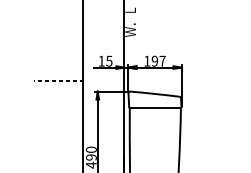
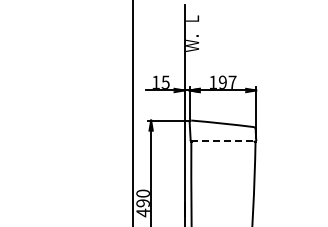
line: (58, 80) -> (101, 106), removed
line: (155, 107) -> (223, 140), solid -> dashed

